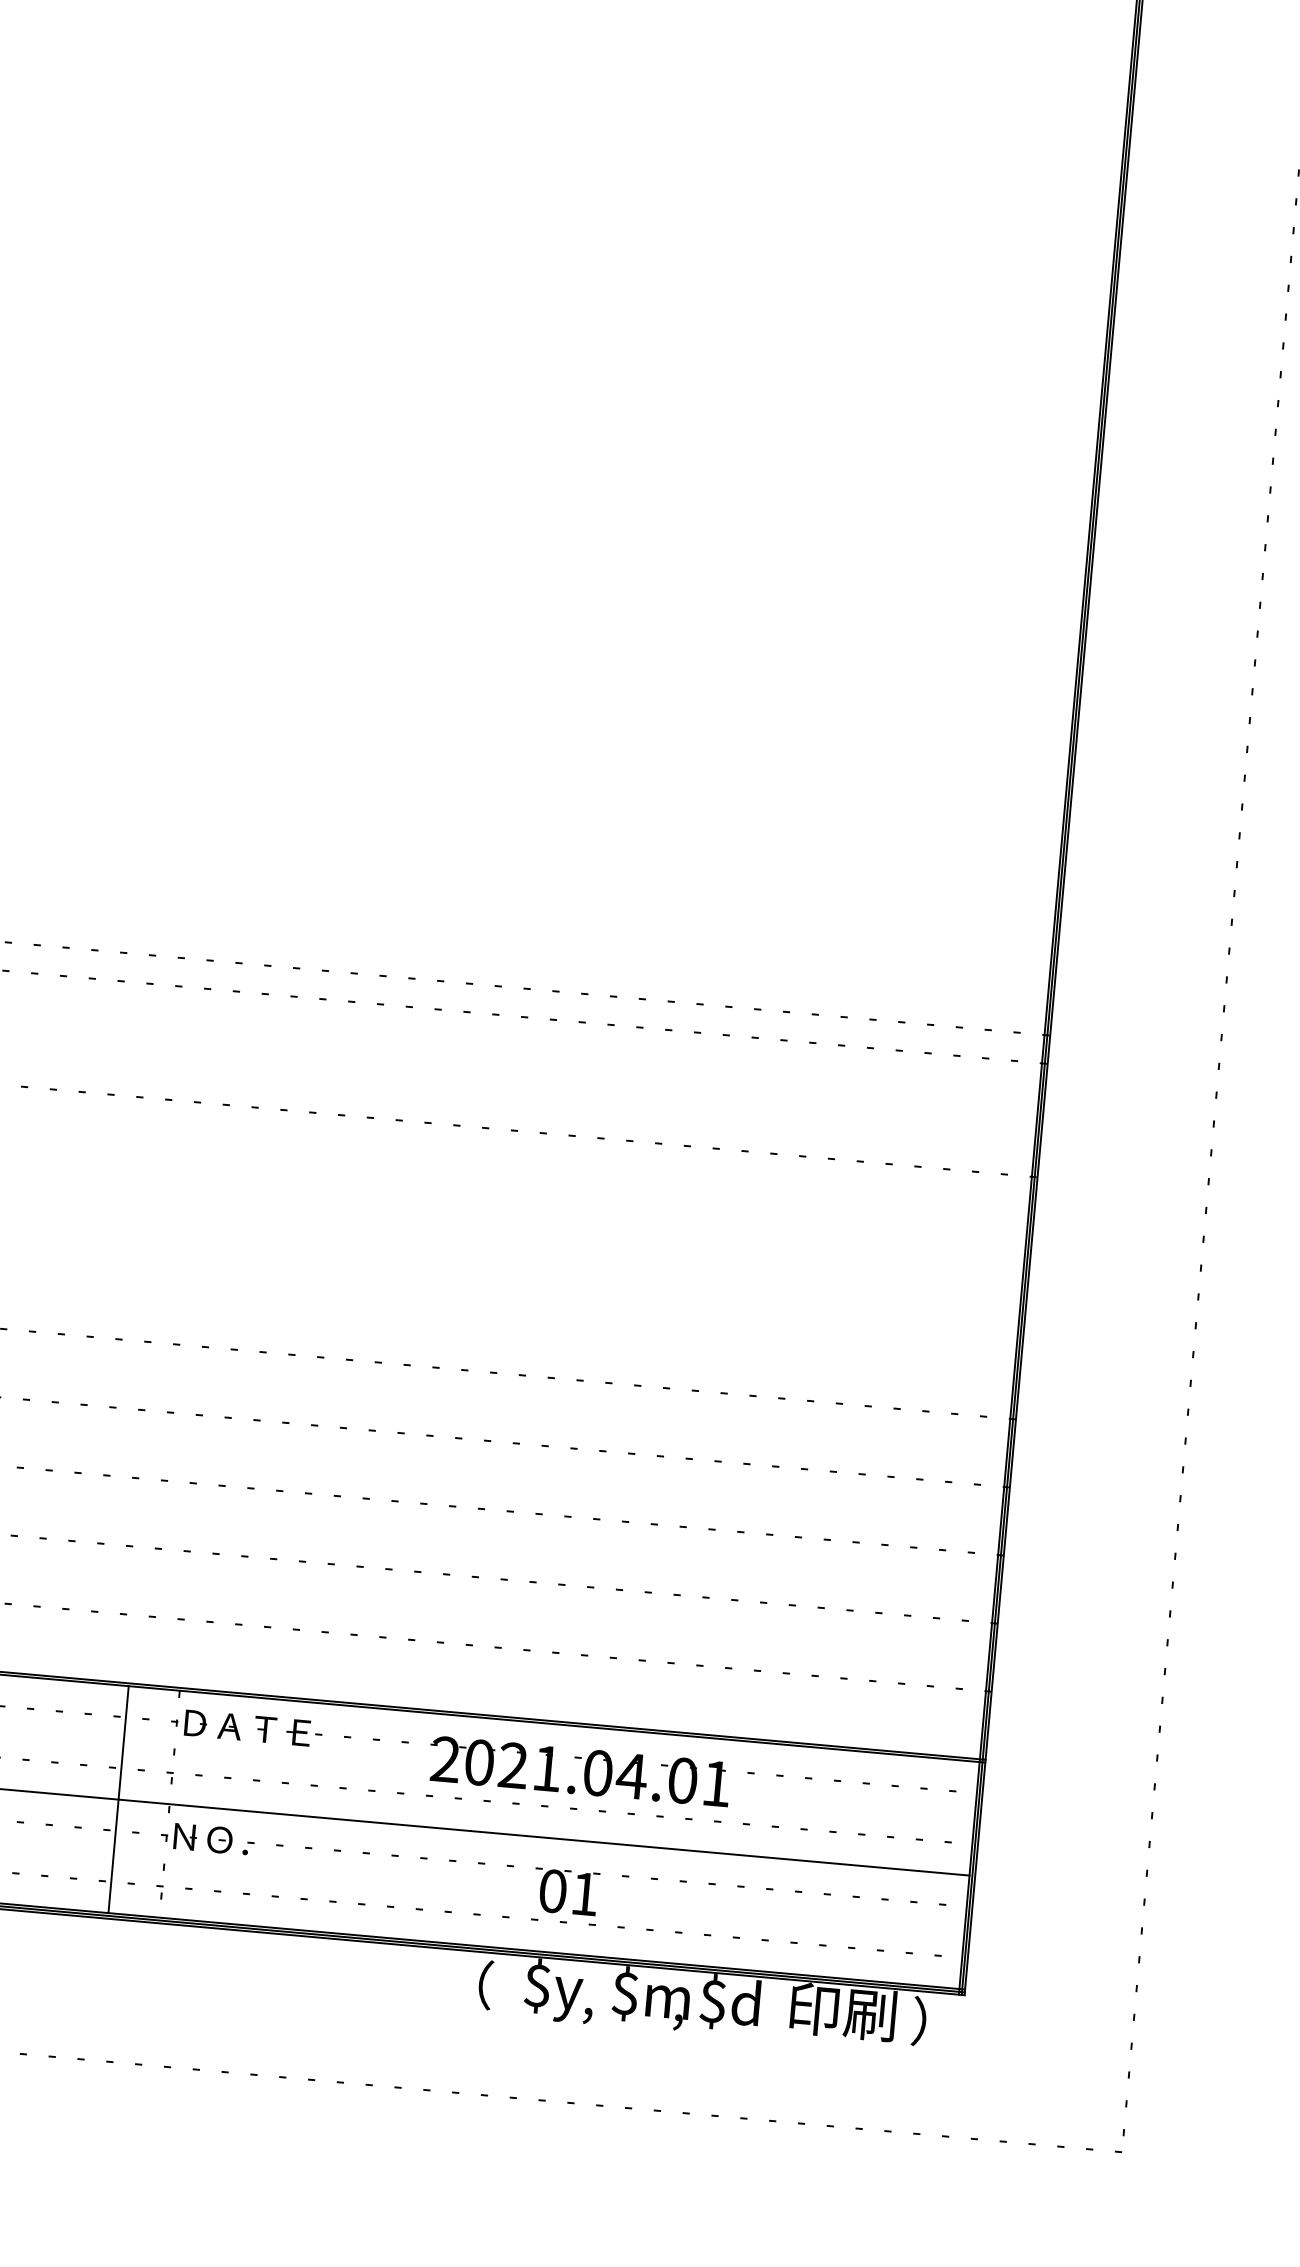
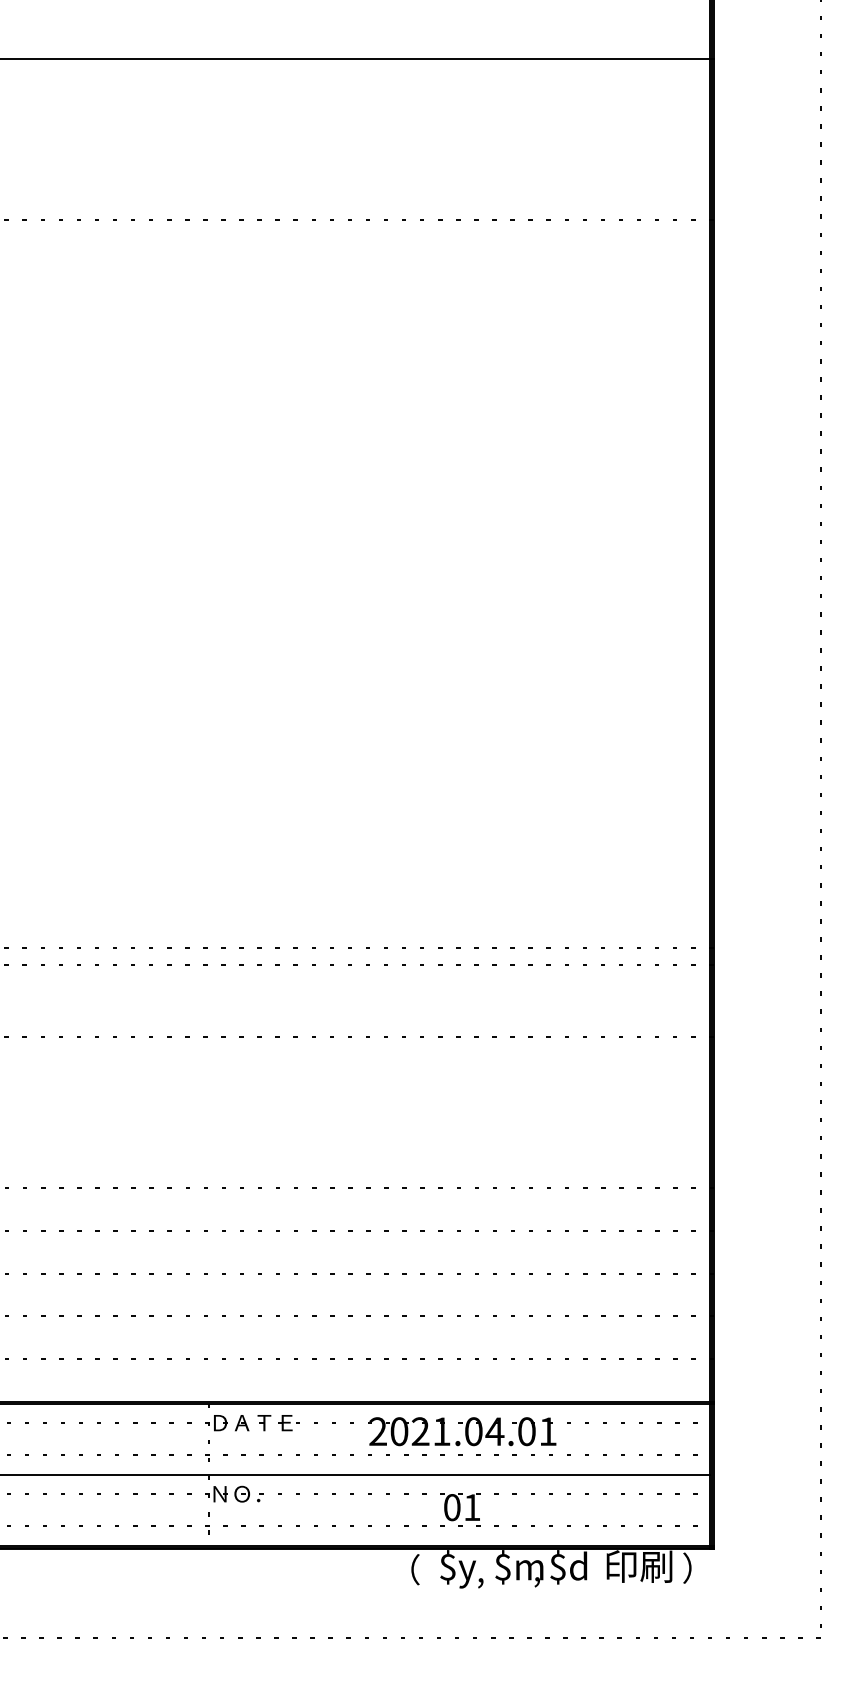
line: (117, 1799) -> (176, 1474), removed

